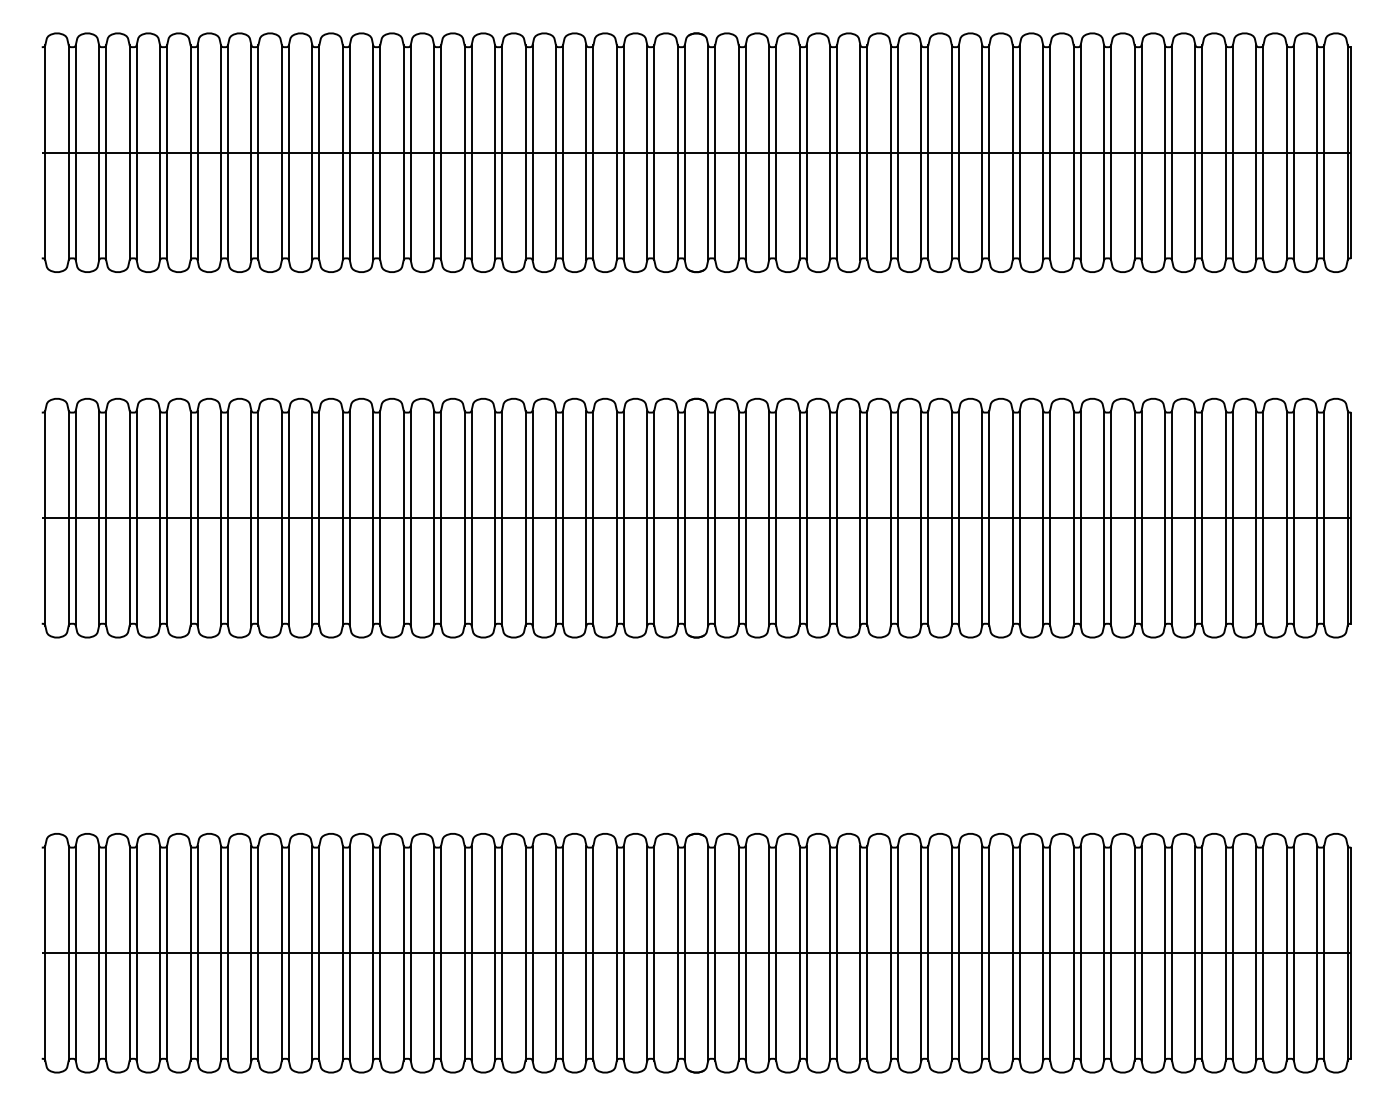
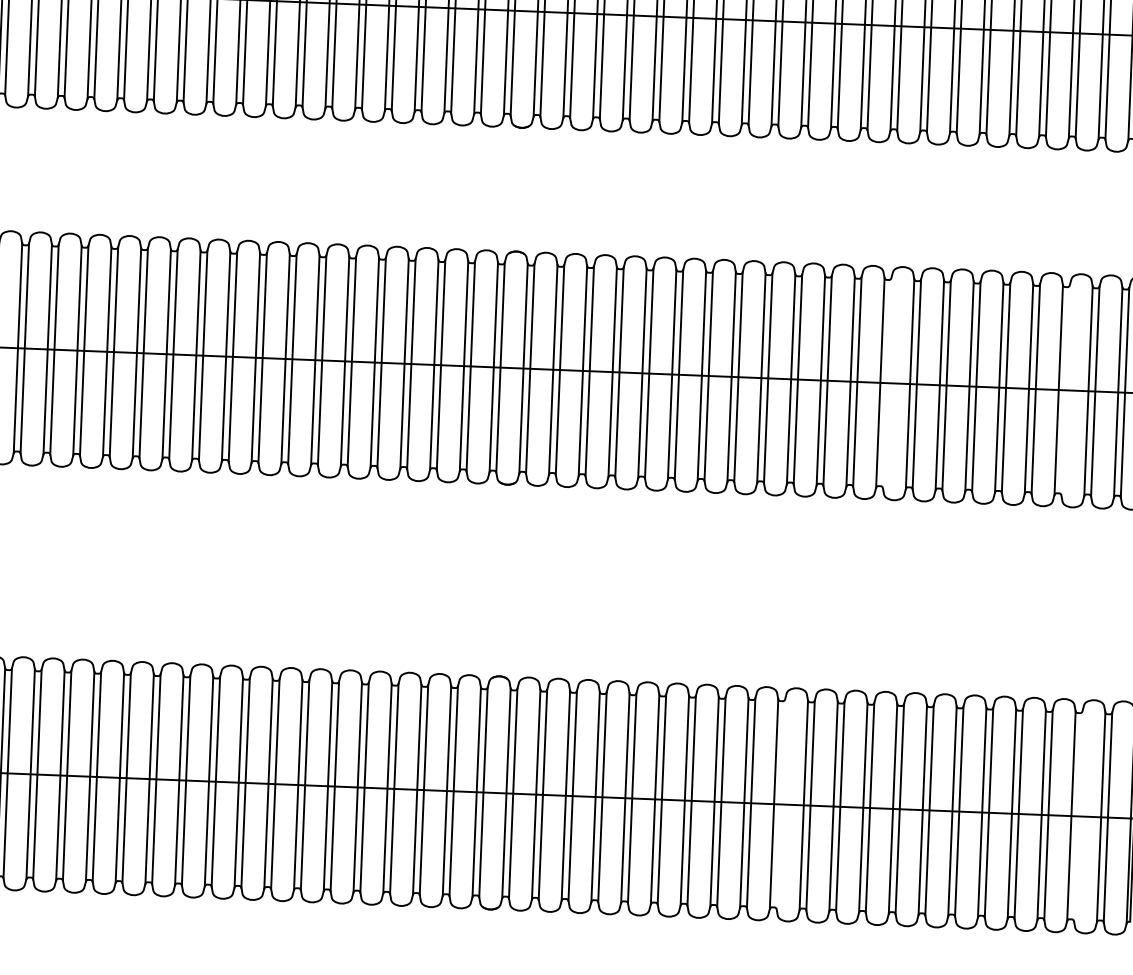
line: (1080, 517) -> (887, 382), removed
line: (1263, 517) -> (1065, 389), removed
line: (989, 952) -> (781, 803), removed
line: (1293, 952) -> (1077, 815), removed

